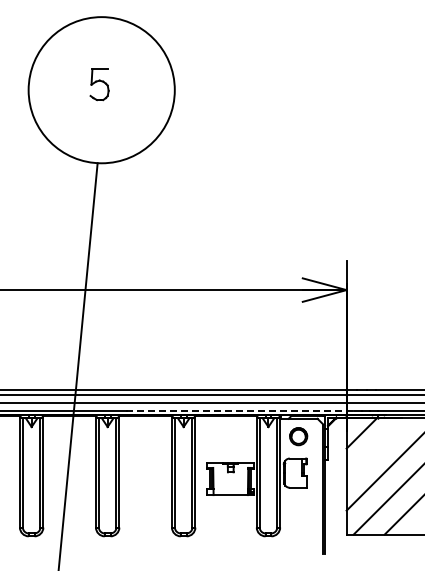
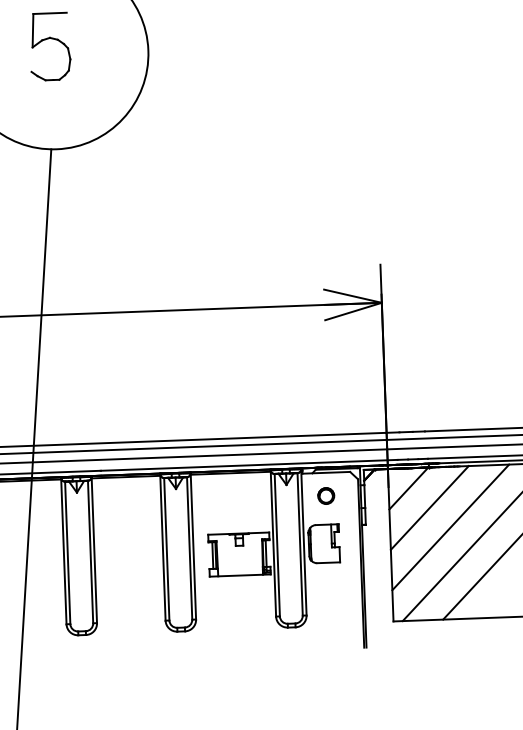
part: (99, 84) -> (49, 46), size x1.67
line: (240, 410) -> (249, 464), dashed -> solid
circle: (298, 436) -> (326, 495), size x0.71
line: (377, 448) -> (429, 507), added

